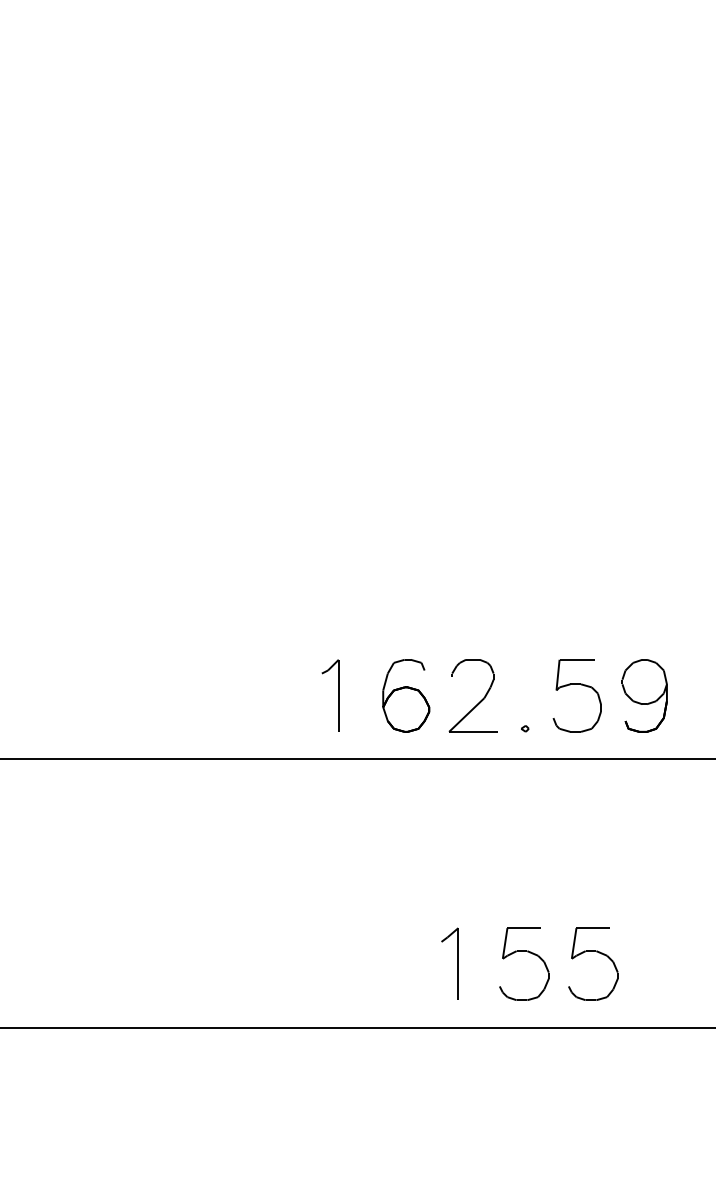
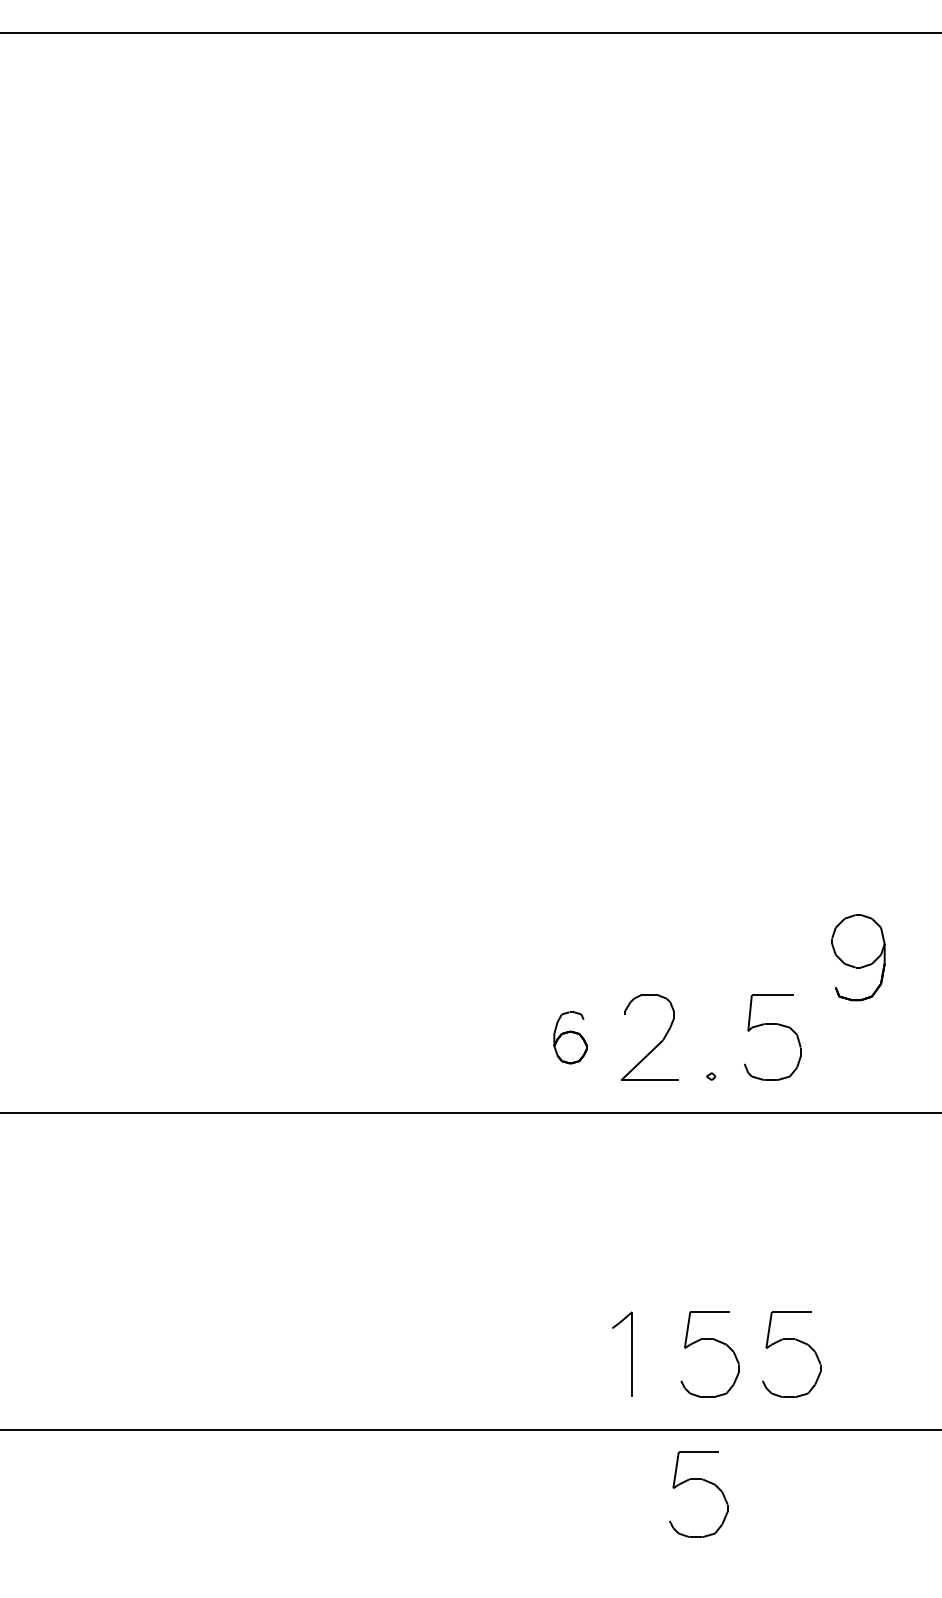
part: (338, 694) -> (490, 1036), removed
part: (406, 695) -> (570, 1037), size x0.6
part: (644, 695) -> (858, 957), moved
part: (519, 1071) -> (704, 1481), added

